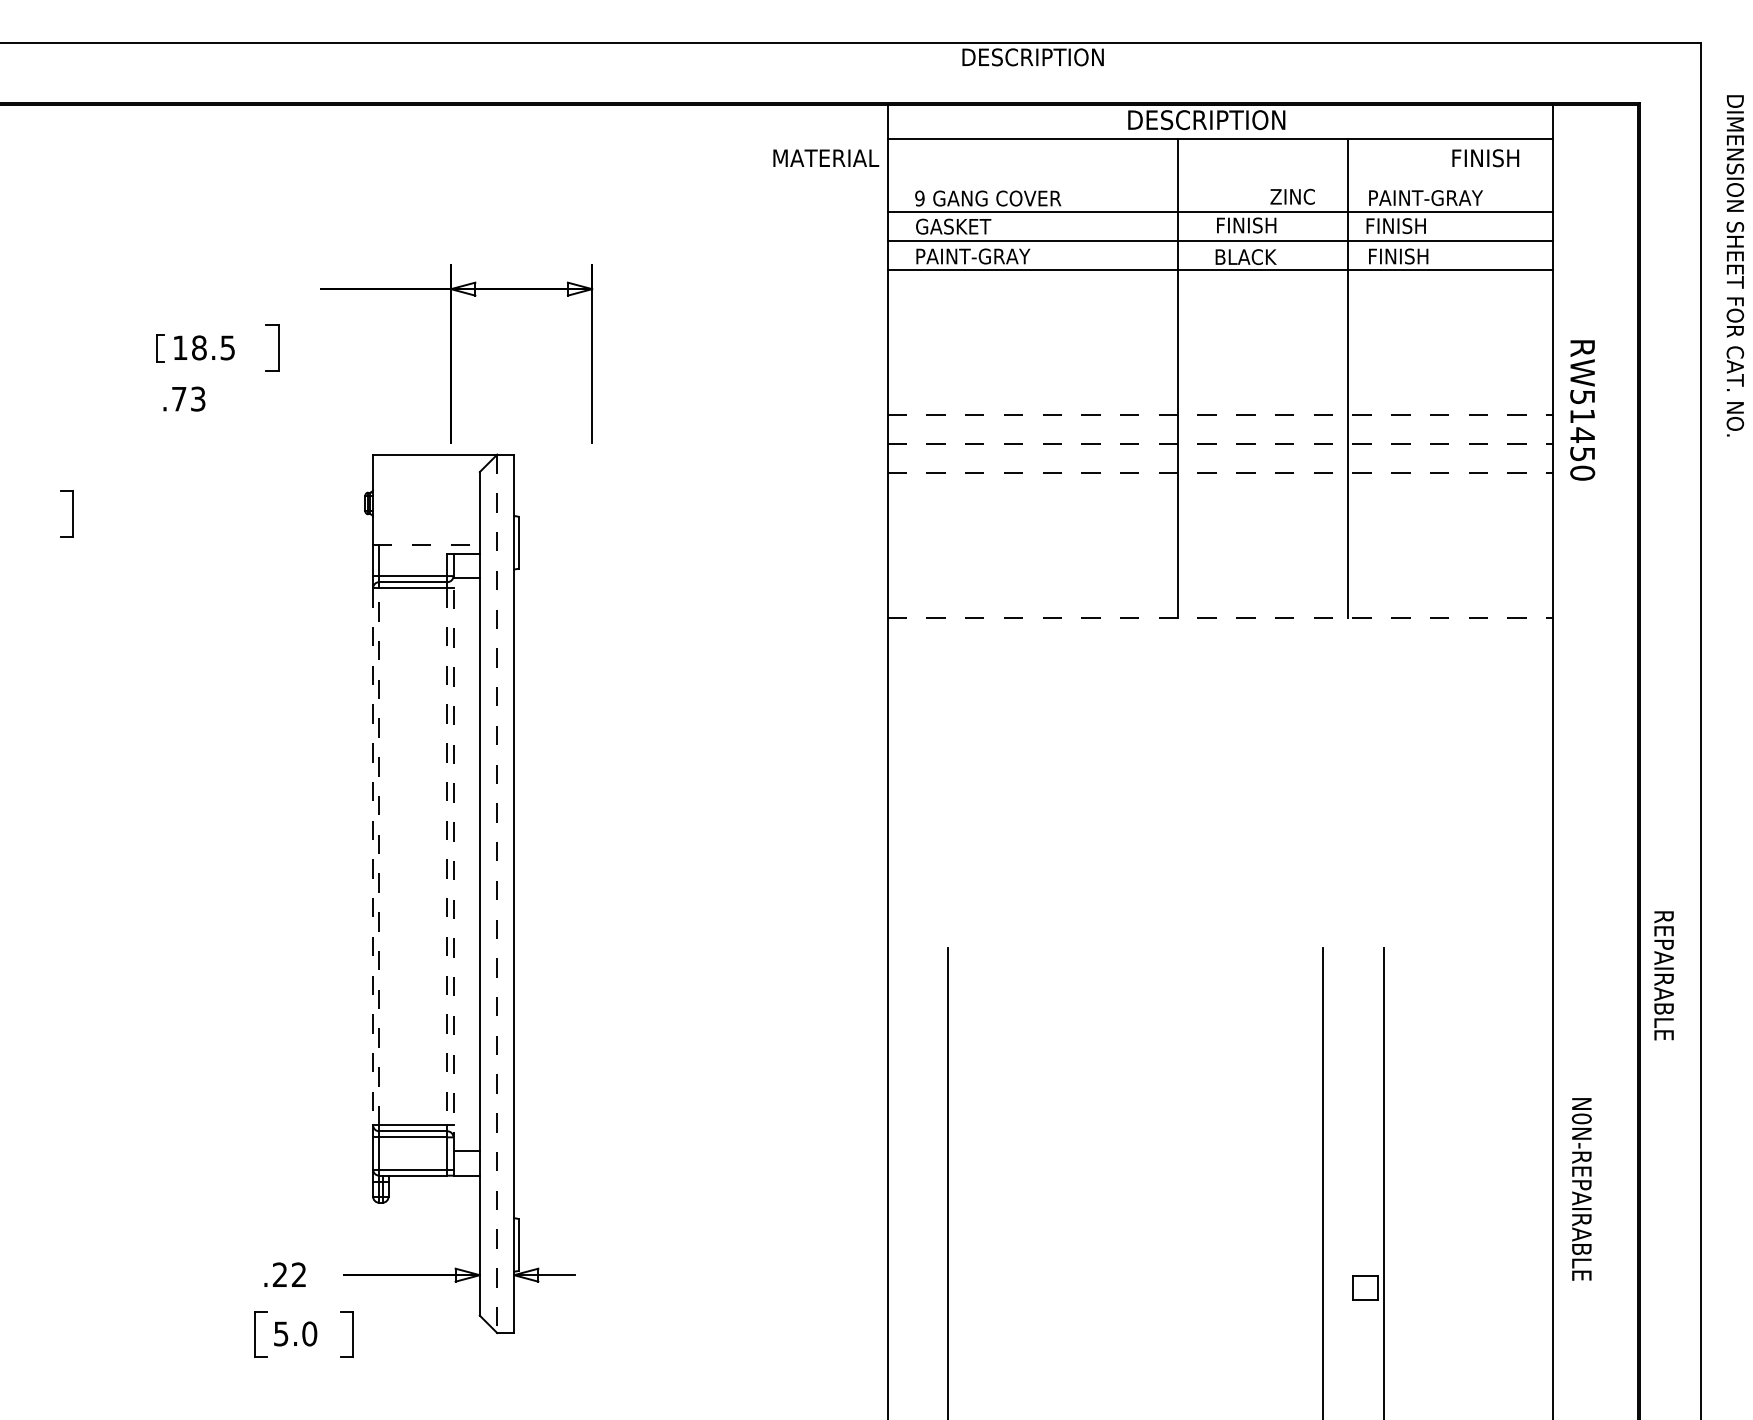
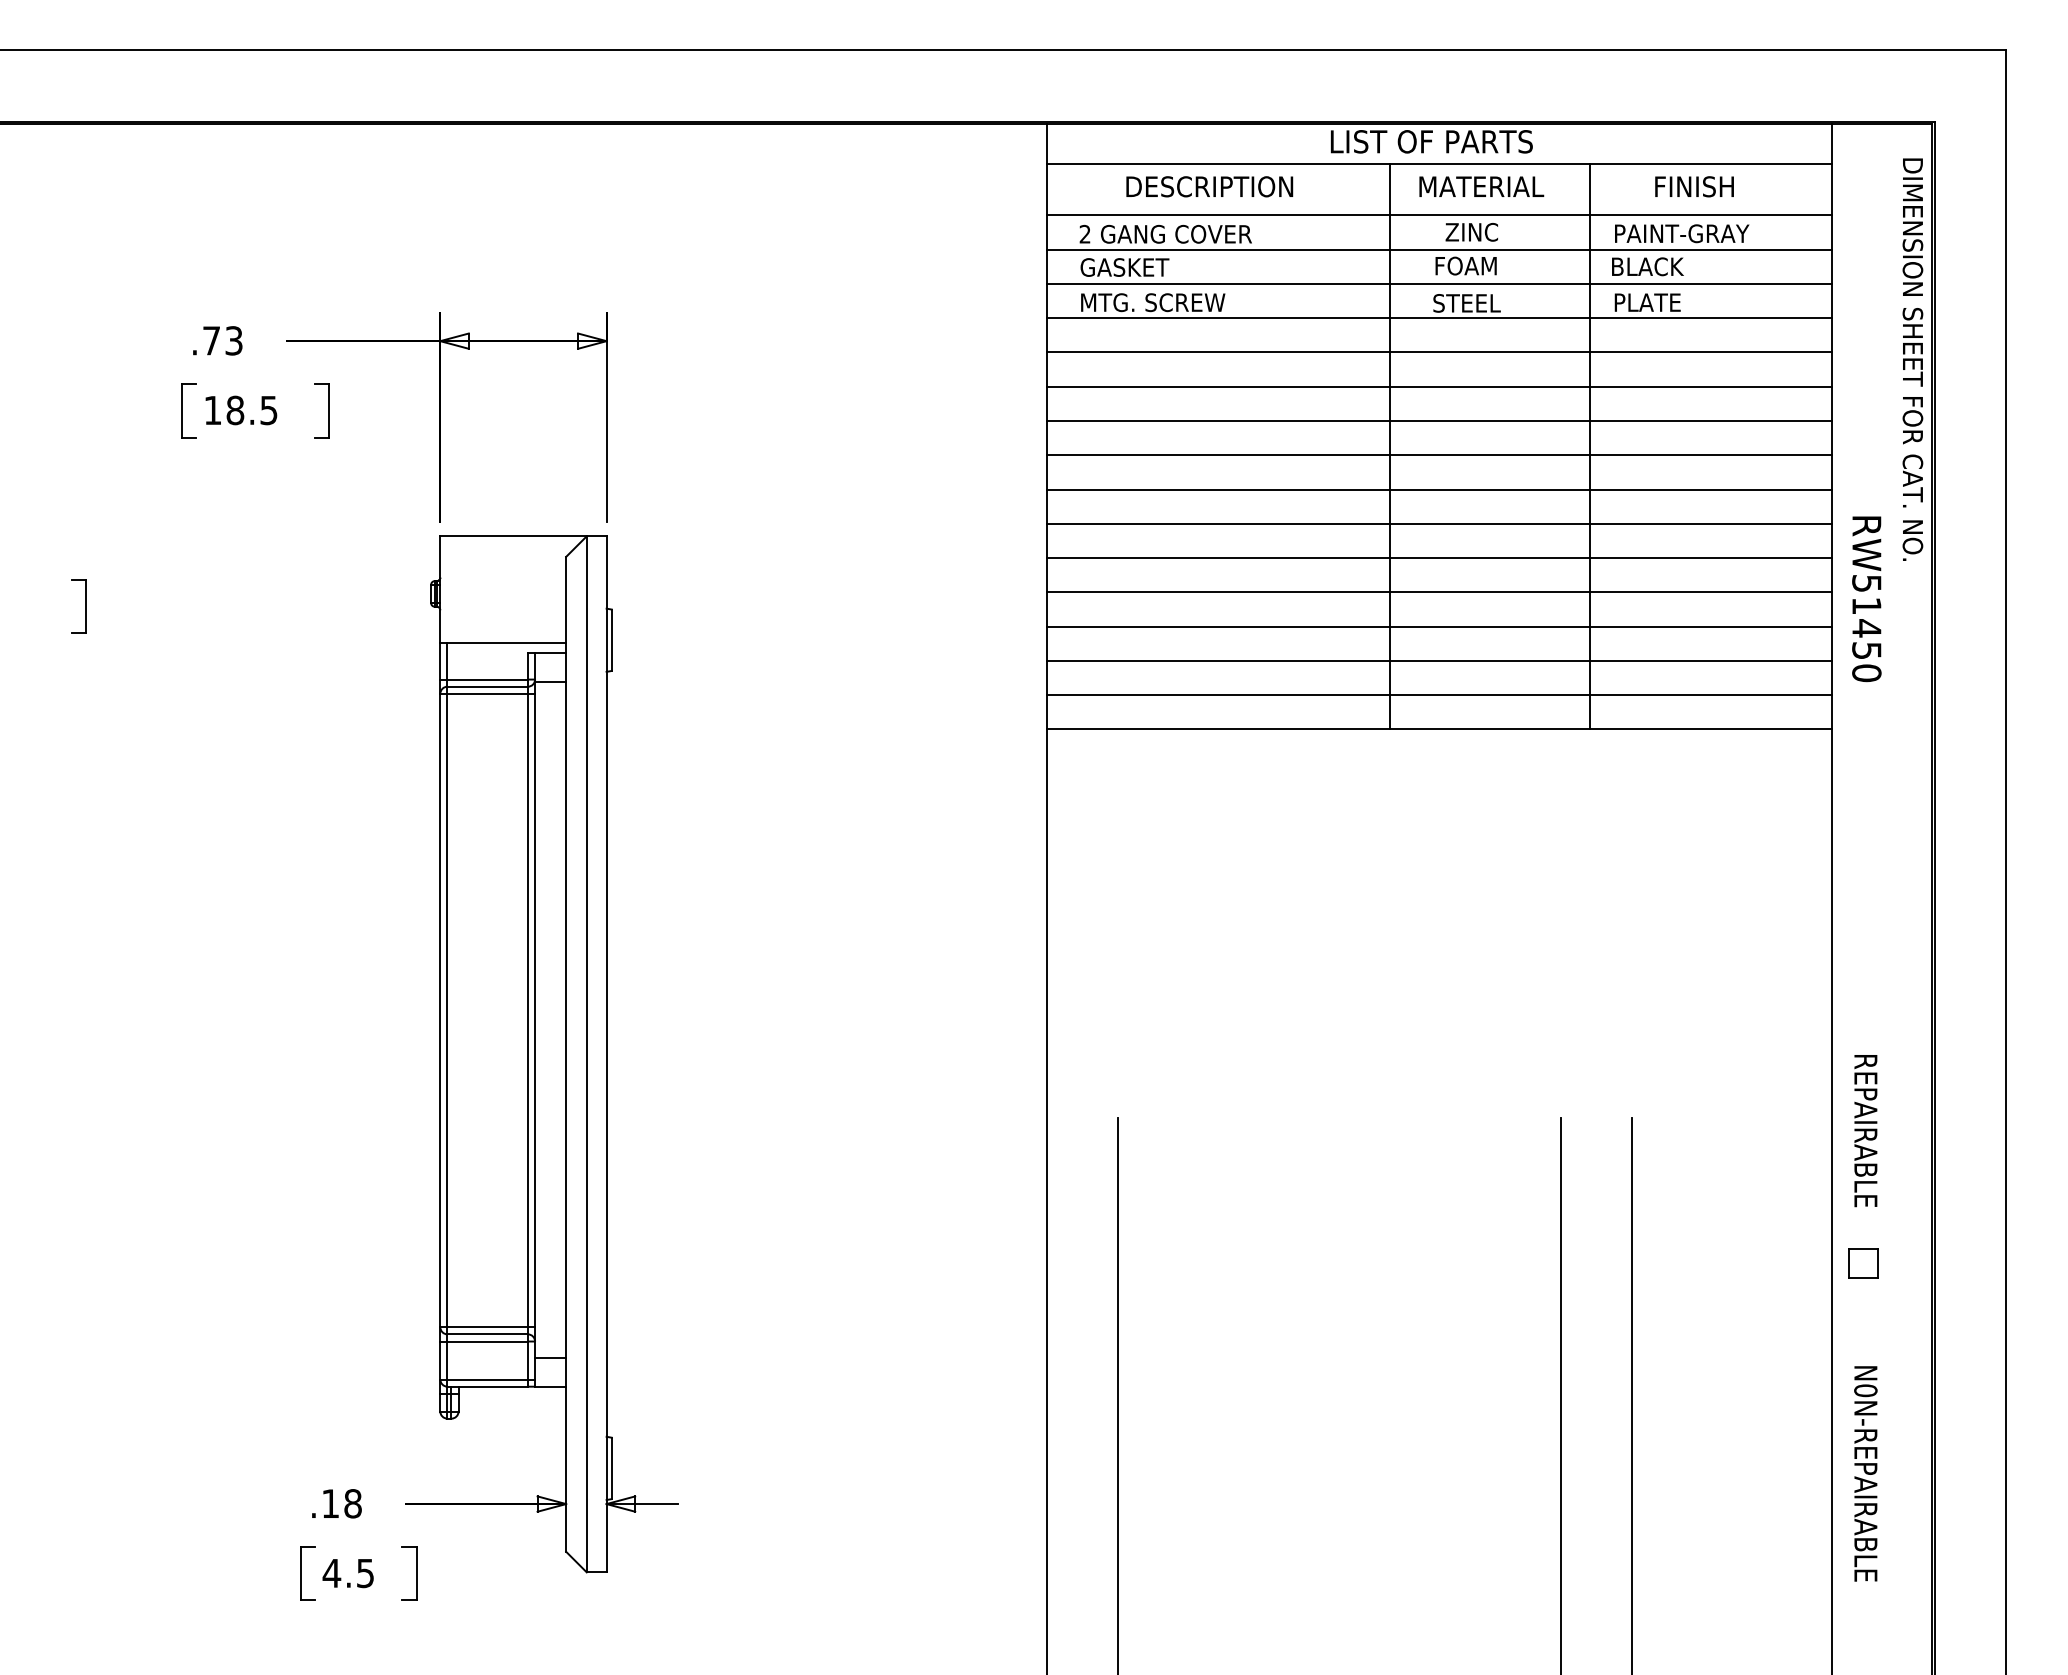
text: (1032, 57) -> (1209, 186), moved
text: (1214, 119) -> (1432, 141), DESCRIPTION -> LIST OF PARTS
text: (826, 158) -> (1481, 186), moved
text: (1485, 158) -> (1694, 186), moved
line: (1220, 182) -> (1439, 215), added
text: (1292, 197) -> (1471, 232), moved
text: (919, 198) -> (1084, 234), 9 -> 2
text: (1251, 225) -> (1476, 265), FINISH -> FOAM
text: (1397, 225) -> (1648, 266), FINISH -> BLACK
text: (978, 256) -> (1154, 302), PAINT-GRAY -> MTG. SCREW
text: (1399, 256) -> (1650, 302), FINISH -> PLATE
text: (1245, 257) -> (1469, 303), BLACK -> STEEL
text: (1734, 265) -> (1912, 359), moved
line: (1220, 298) -> (1439, 352), added
line: (1220, 327) -> (1439, 386), added
part: (159, 347) -> (188, 410), size x1.67
part: (456, 353) -> (446, 417), moved
line: (1220, 356) -> (1439, 420), added
line: (1220, 386) -> (1439, 455), added
text: (184, 398) -> (217, 340), moved
text: (1582, 410) -> (1866, 599), moved
line: (1220, 414) -> (1439, 489), dashed -> solid
line: (1220, 443) -> (1439, 523), dashed -> solid
line: (1220, 473) -> (1439, 558), dashed -> solid
line: (1220, 502) -> (1439, 592), added
line: (1220, 531) -> (1439, 626), added
line: (426, 545) -> (503, 643), dashed -> solid
line: (1220, 559) -> (1439, 660), added
line: (1220, 589) -> (1439, 695), added
line: (1220, 618) -> (1439, 729), dashed -> solid
line: (373, 856) -> (440, 1010), dashed -> solid
line: (379, 856) -> (447, 1010), dashed -> solid
line: (447, 856) -> (527, 1010), dashed -> solid
line: (453, 864) -> (535, 1019), dashed -> solid
line: (497, 893) -> (586, 1054), dashed -> solid
text: (1663, 976) -> (1865, 1131), moved
text: (1581, 1189) -> (1865, 1473), moved
text: (289, 1274) -> (341, 1503), .22 -> .18
part: (1365, 1288) -> (1863, 1263), moved
text: (295, 1334) -> (348, 1573), 5.0 -> 4.5

